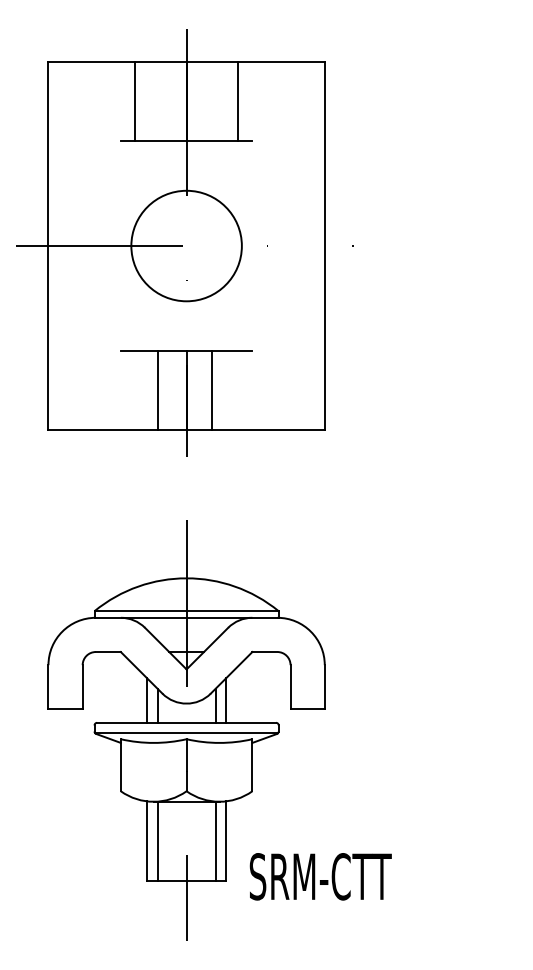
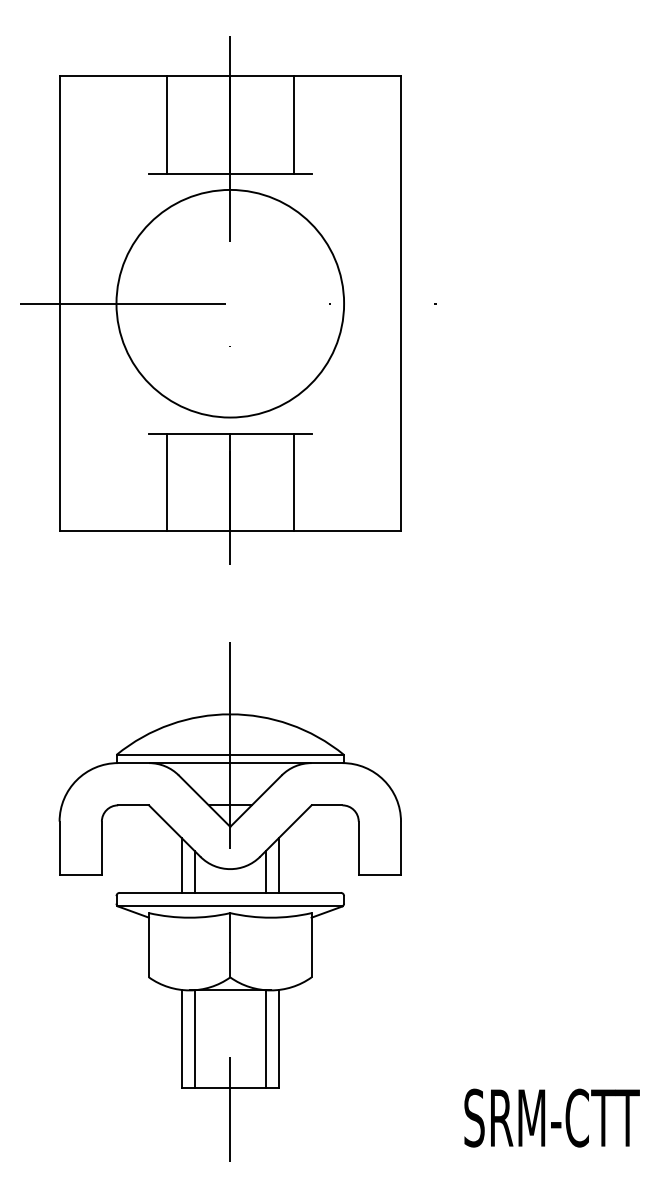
circle: (186, 245) -> (230, 303), size x1.67
line: (157, 390) -> (166, 482), moved
line: (211, 390) -> (294, 482), moved
text: (320, 876) -> (551, 1117), moved

